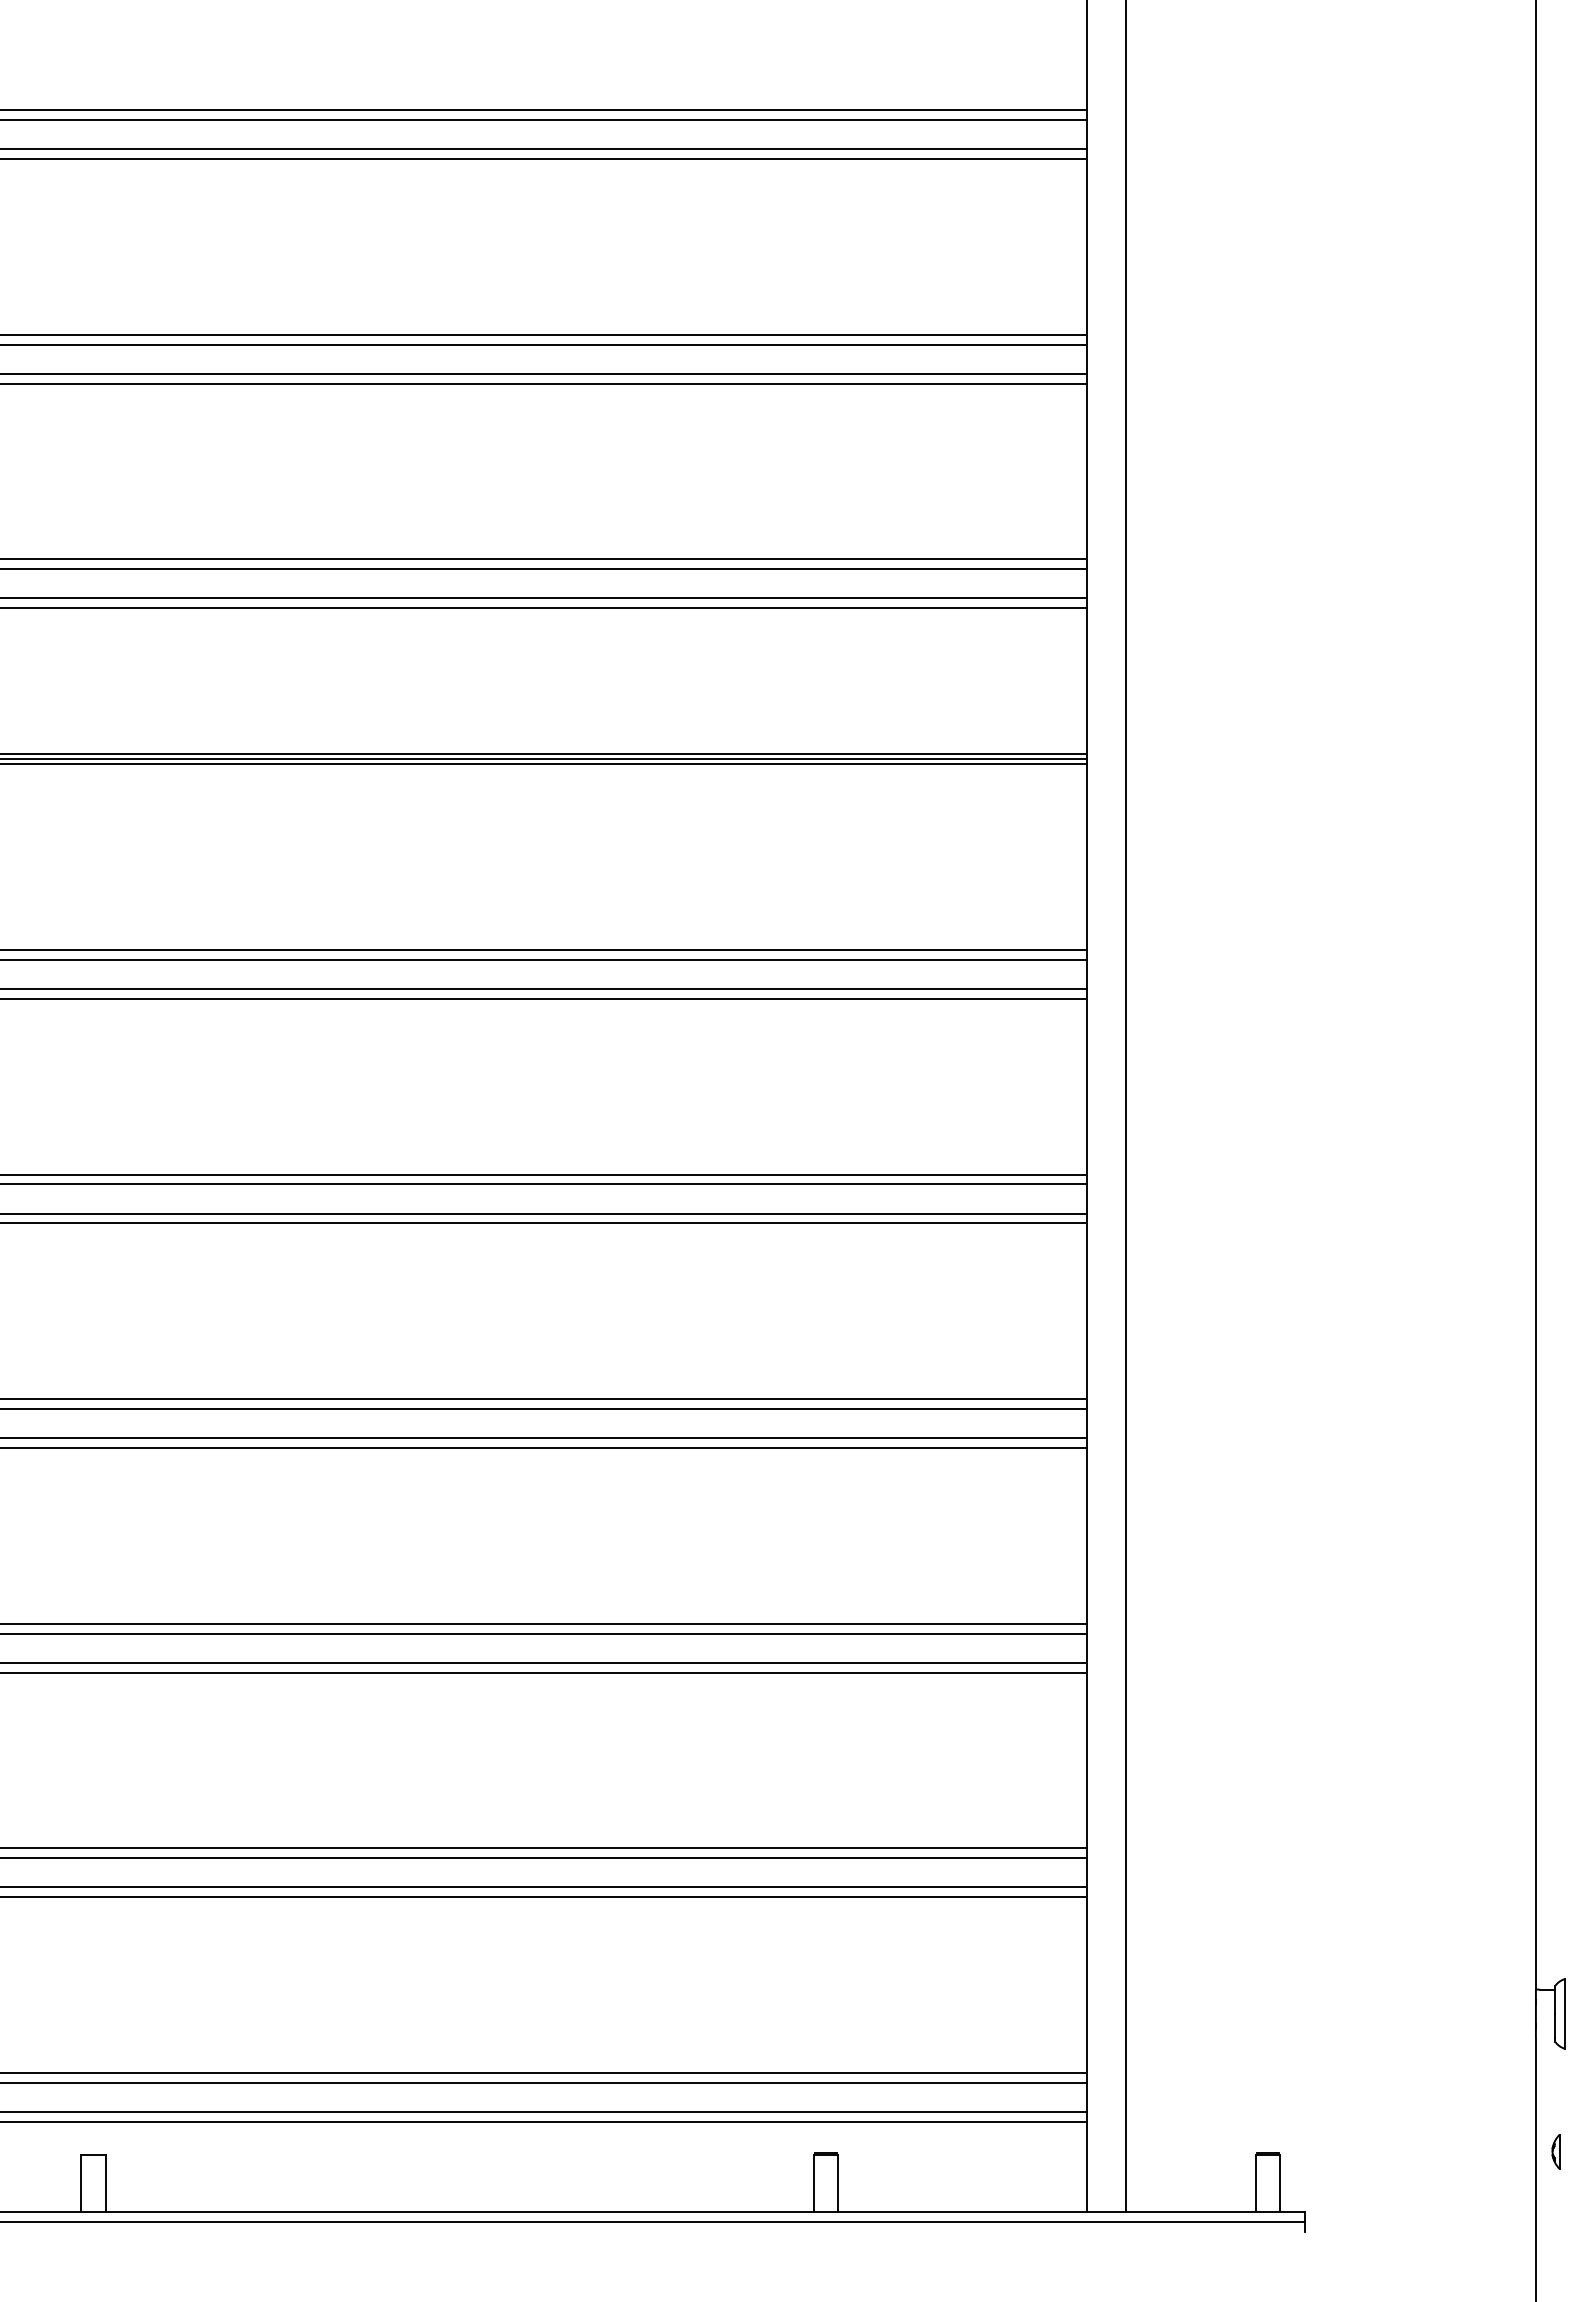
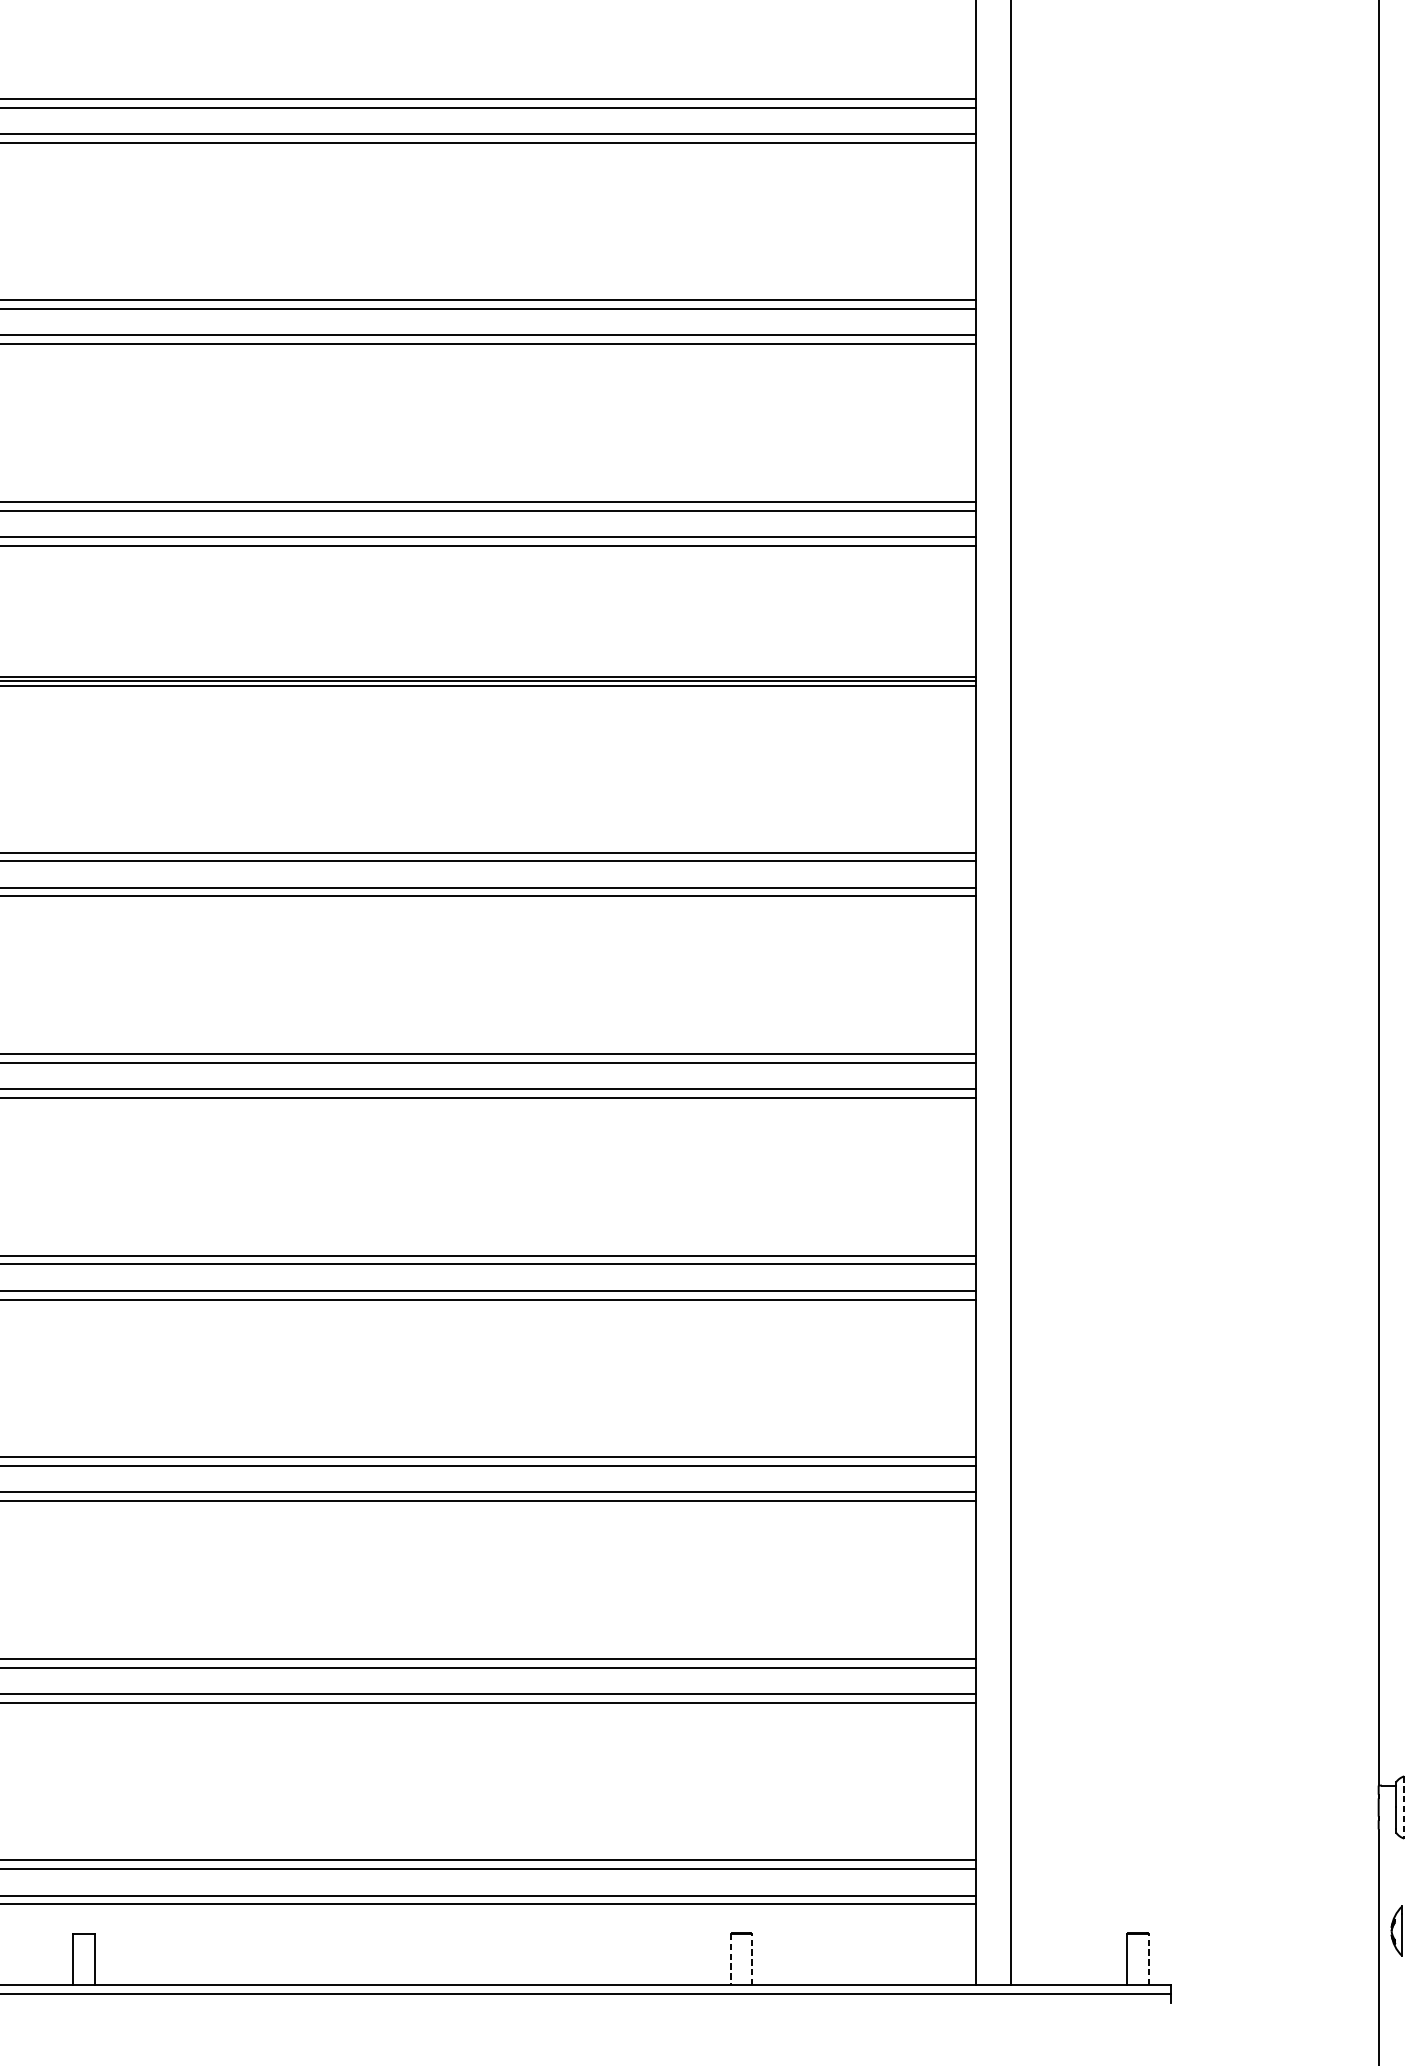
line: (1564, 2013) -> (1404, 1807), solid -> dashed
part: (1555, 2151) -> (1396, 1930), size x1.6
line: (813, 2183) -> (730, 1959), solid -> dashed
line: (838, 2183) -> (752, 1959), solid -> dashed
line: (1280, 2183) -> (1149, 1959), solid -> dashed

